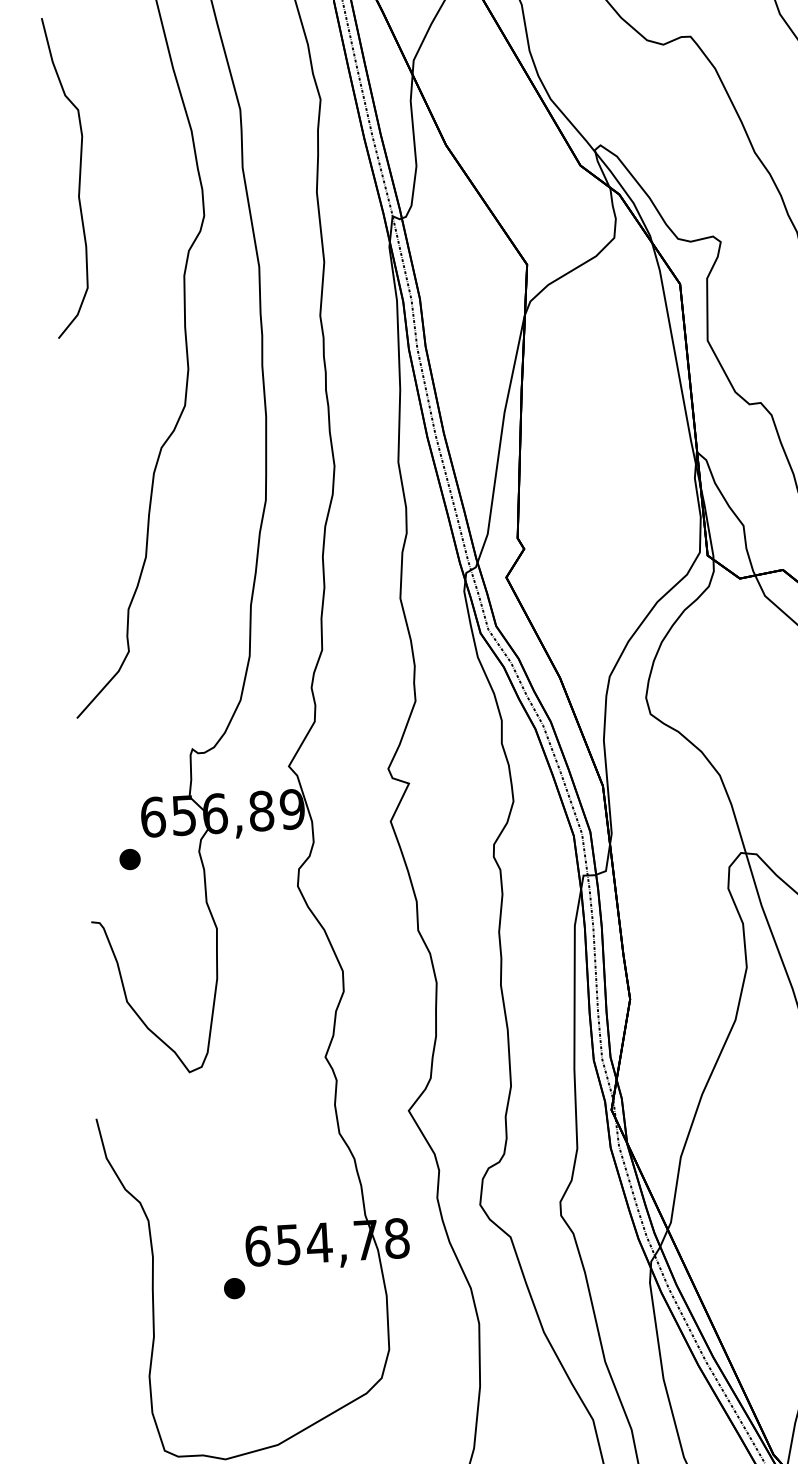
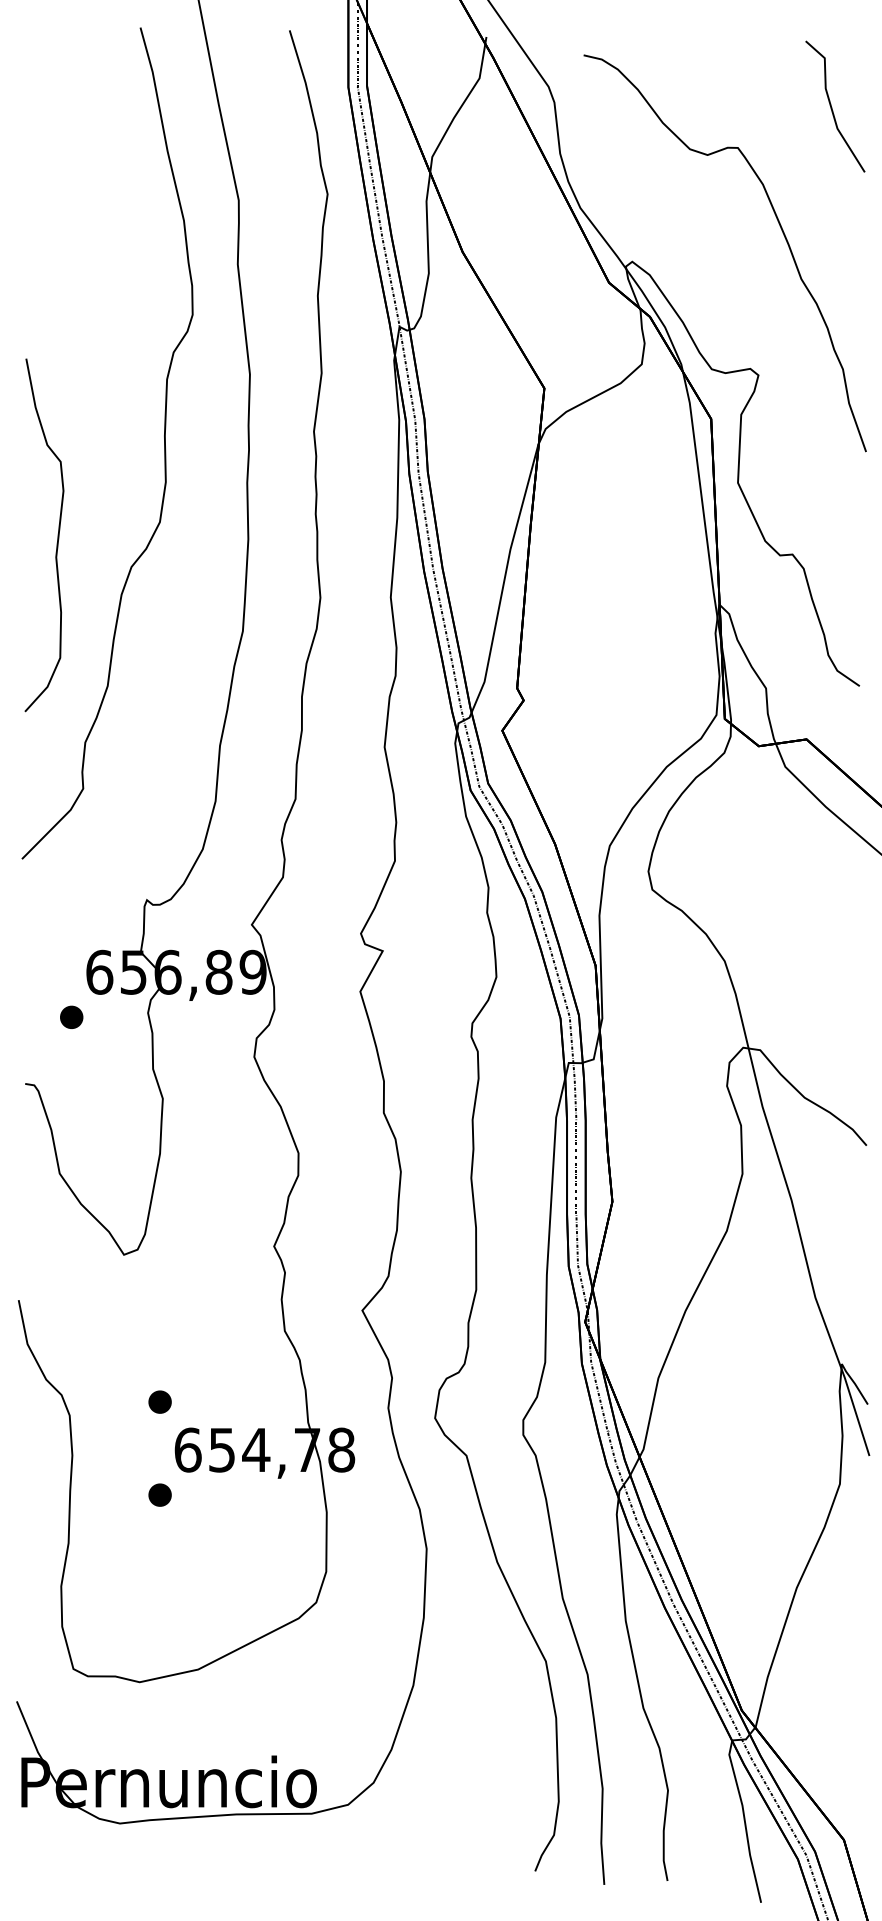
curve: (79, 176) -> (57, 535), moved
part: (229, 1203) -> (159, 1401), added

